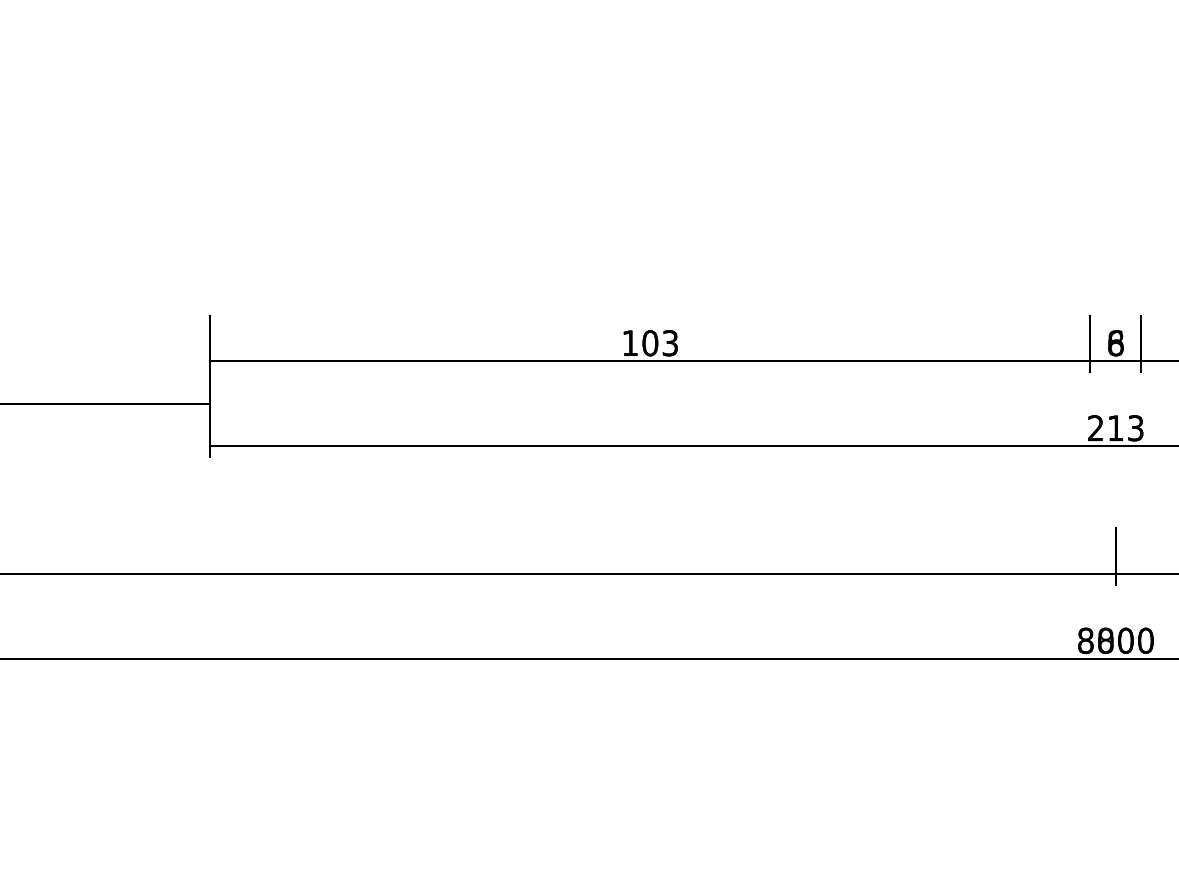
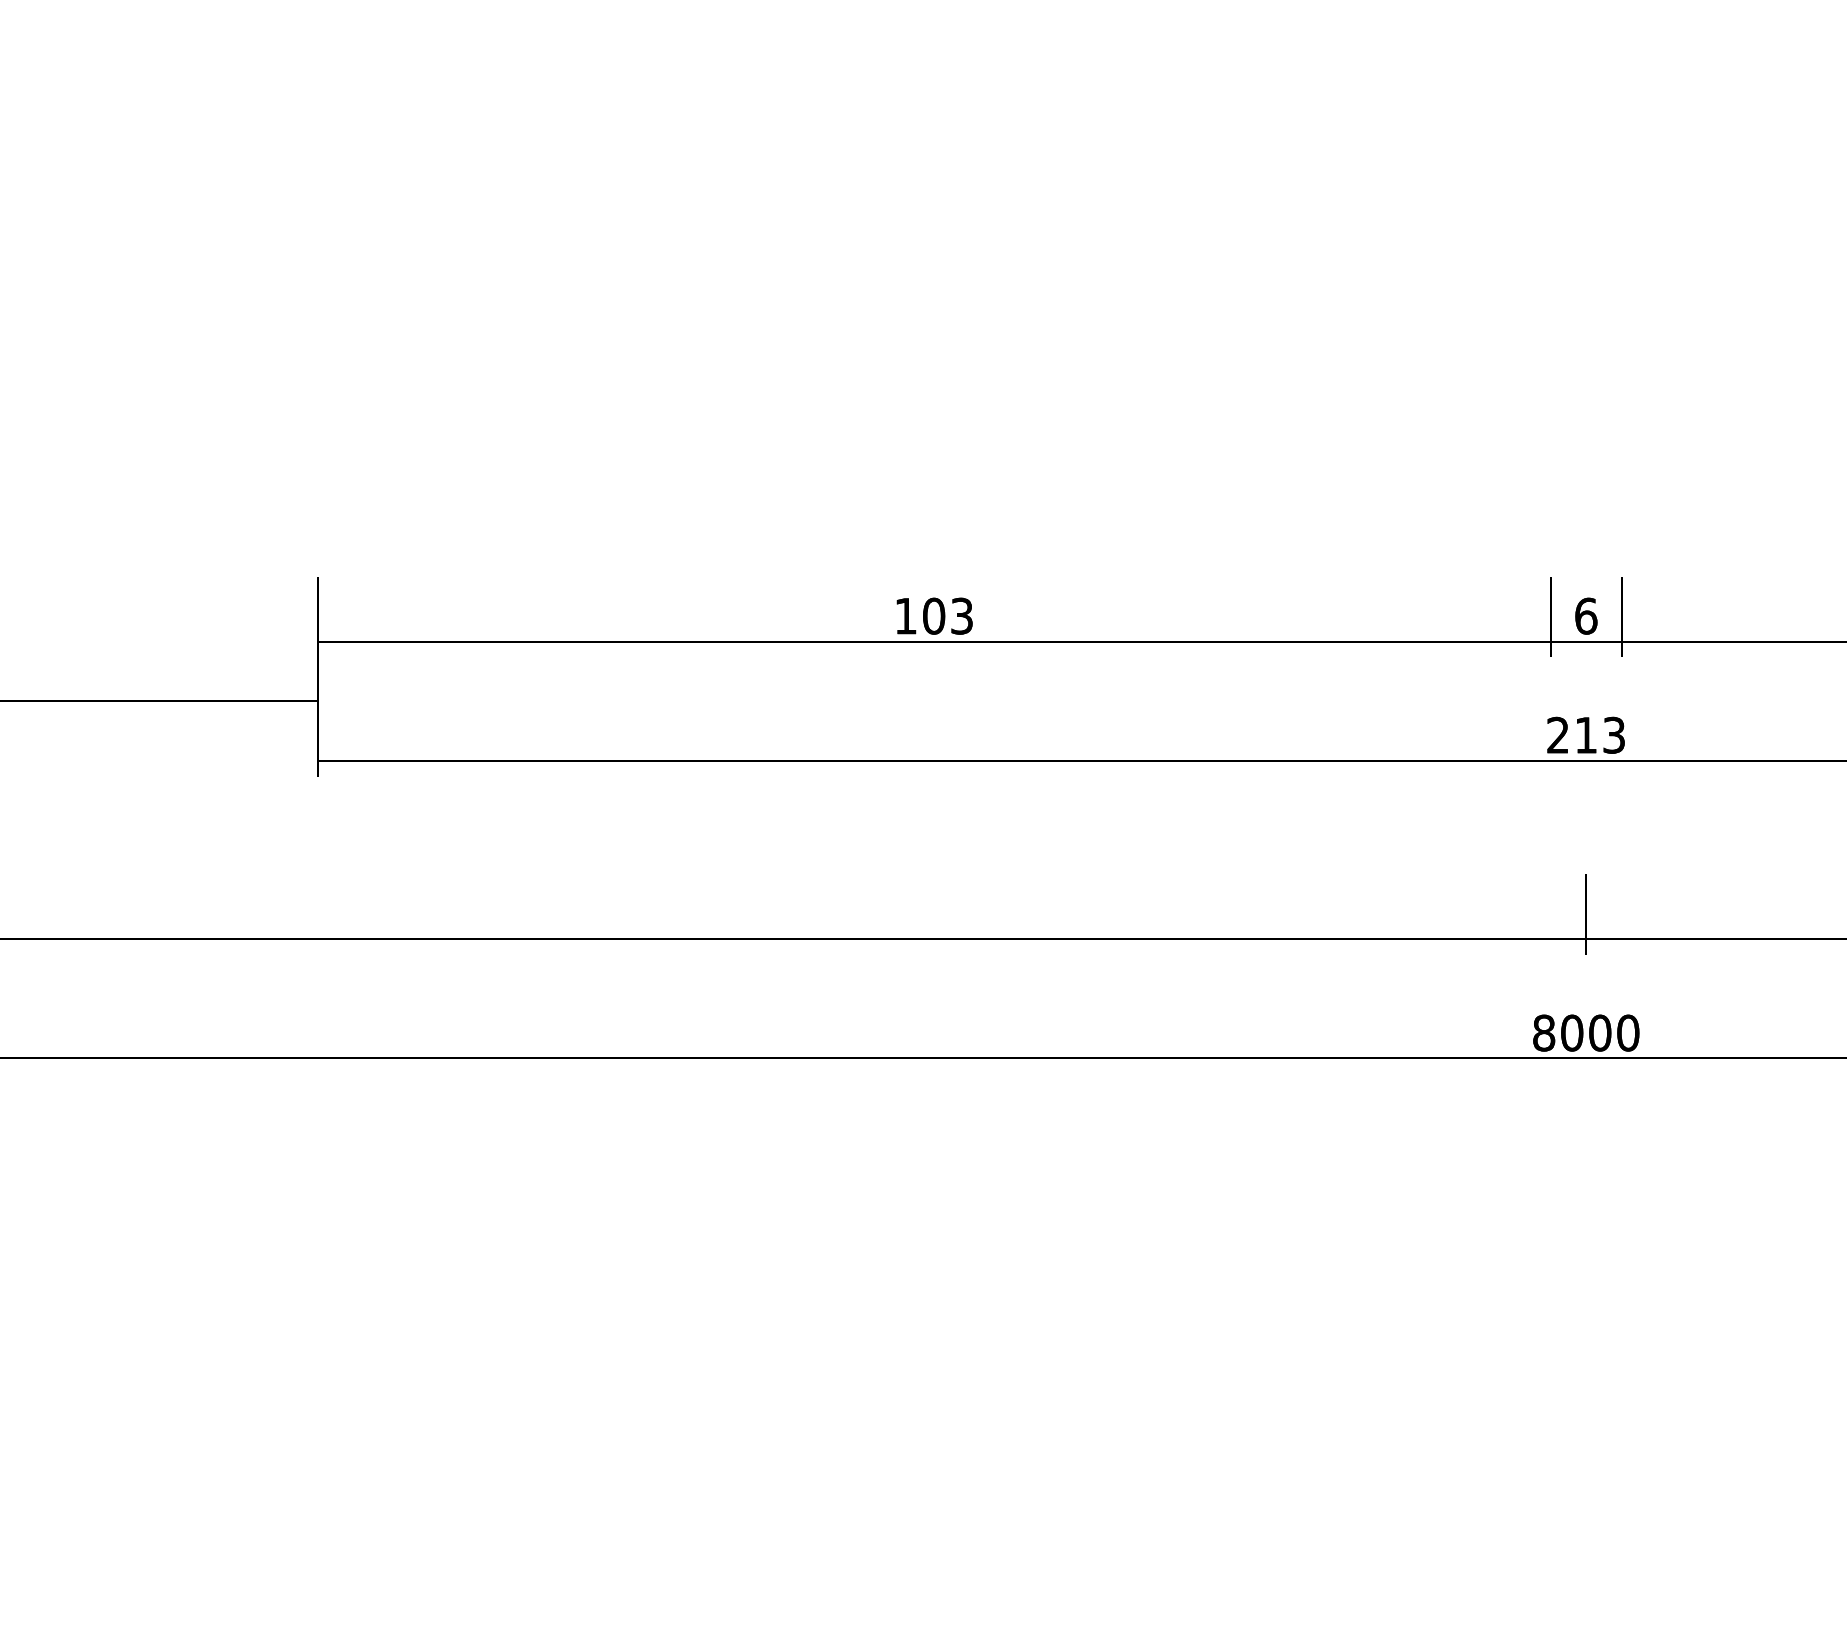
text: (1116, 342) -> (1586, 615), 8 -> 6
text: (1106, 640) -> (1572, 1032), 8800 -> 8000

